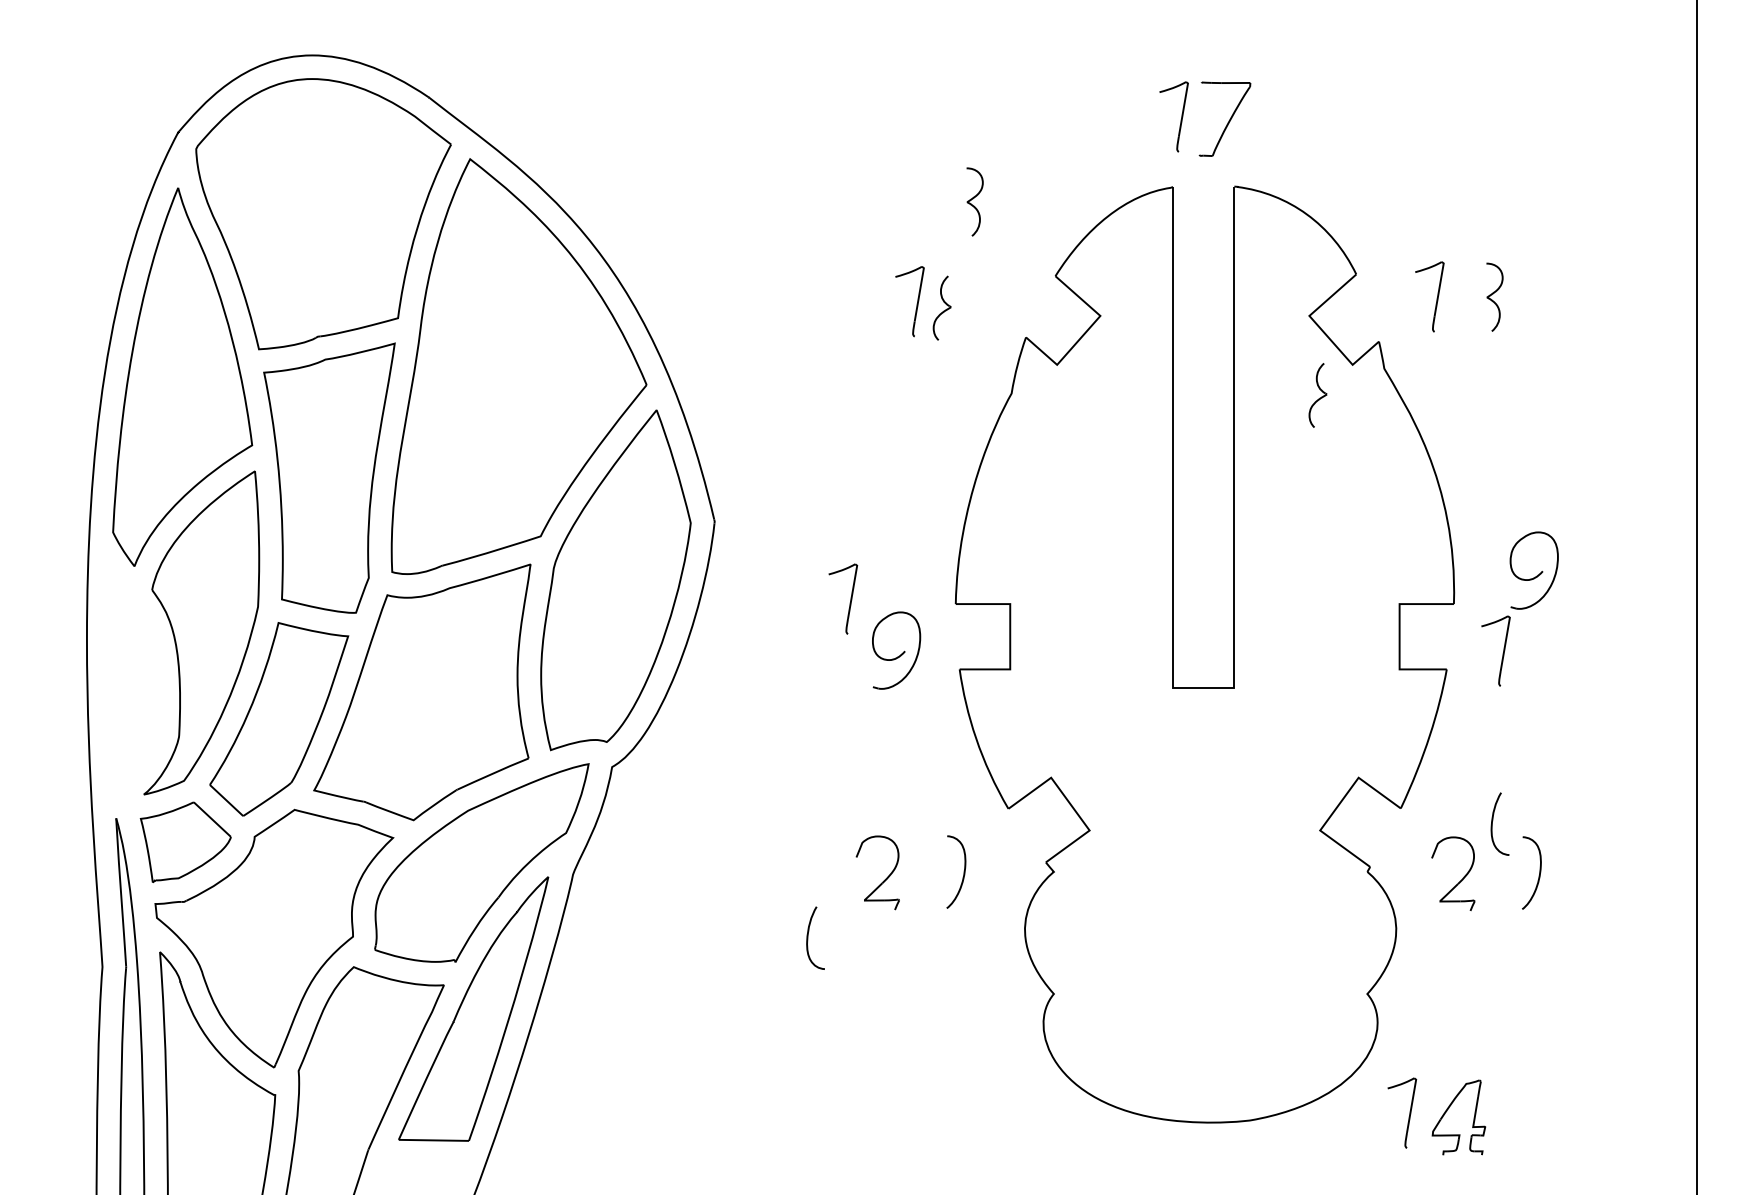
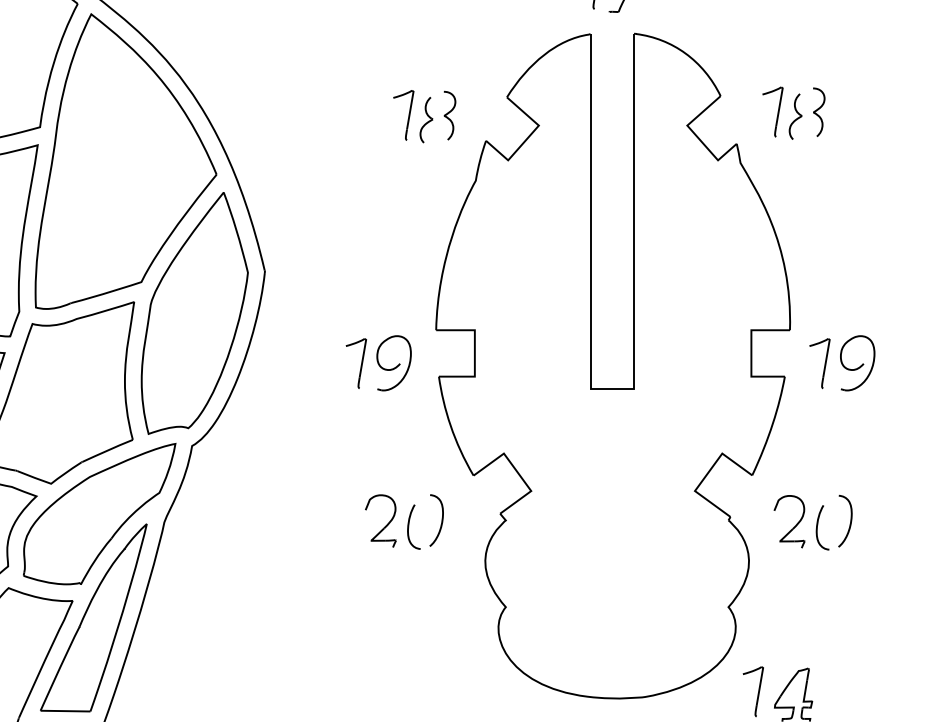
curve: (973, 199) -> (448, 113), moved
part: (1317, 395) -> (795, 116), moved
part: (1533, 570) -> (857, 363), moved
part: (850, 598) -> (361, 363), moved
curve: (1493, 820) -> (818, 525), moved
curve: (808, 937) -> (408, 526), moved

